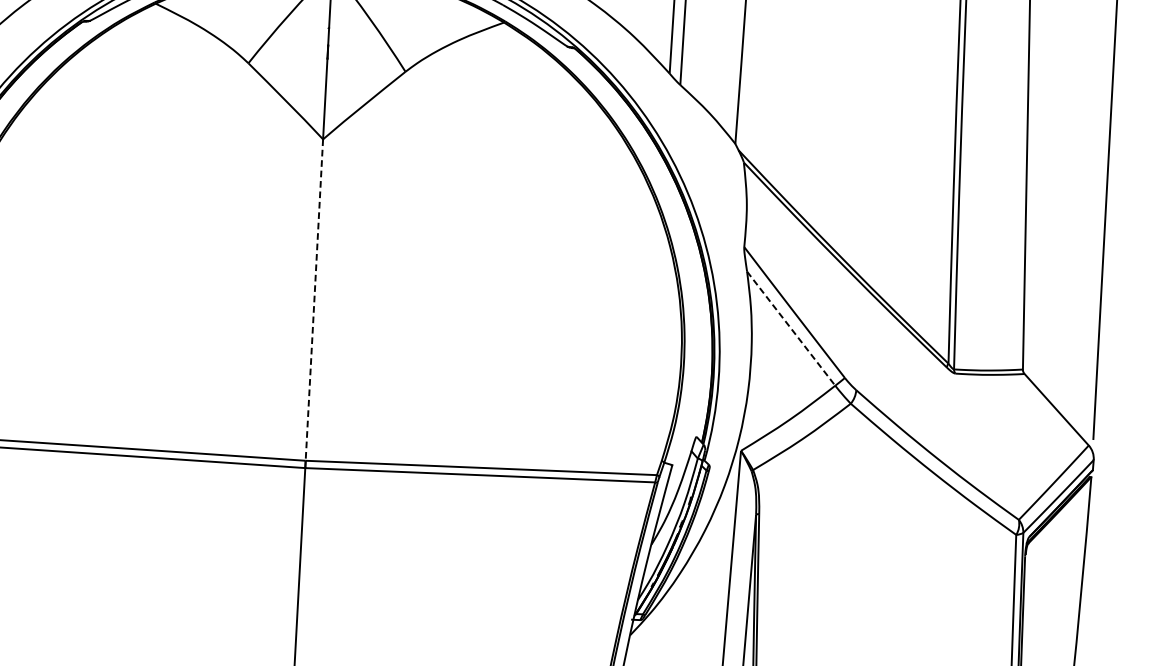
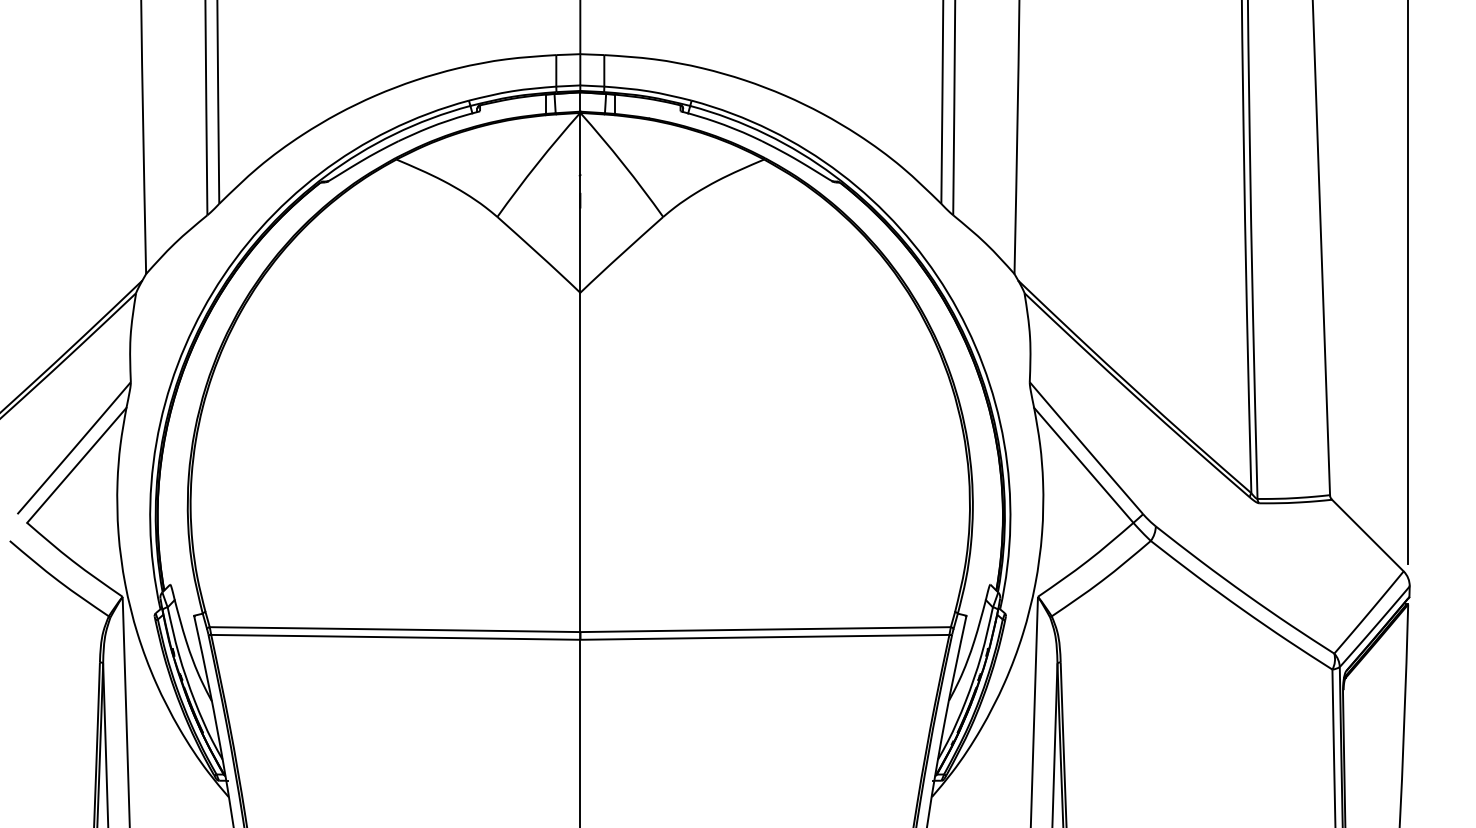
line: (314, 300) -> (580, 462), dashed -> solid
line: (790, 328) -> (1083, 465), dashed -> solid

